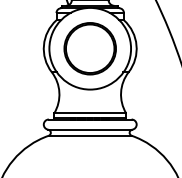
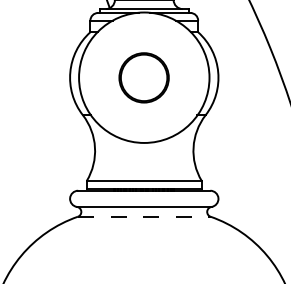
part: (89, 48) -> (143, 77), size x0.6
line: (90, 135) -> (144, 216), solid -> dashed

